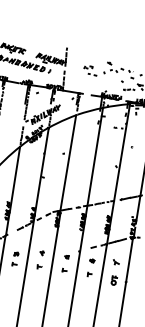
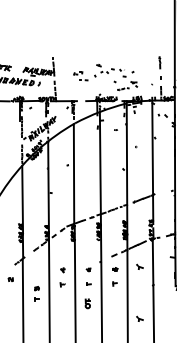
part: (15, 258) -> (36, 293), moved
part: (113, 280) -> (87, 303), moved
part: (107, 311) -> (139, 318), added

